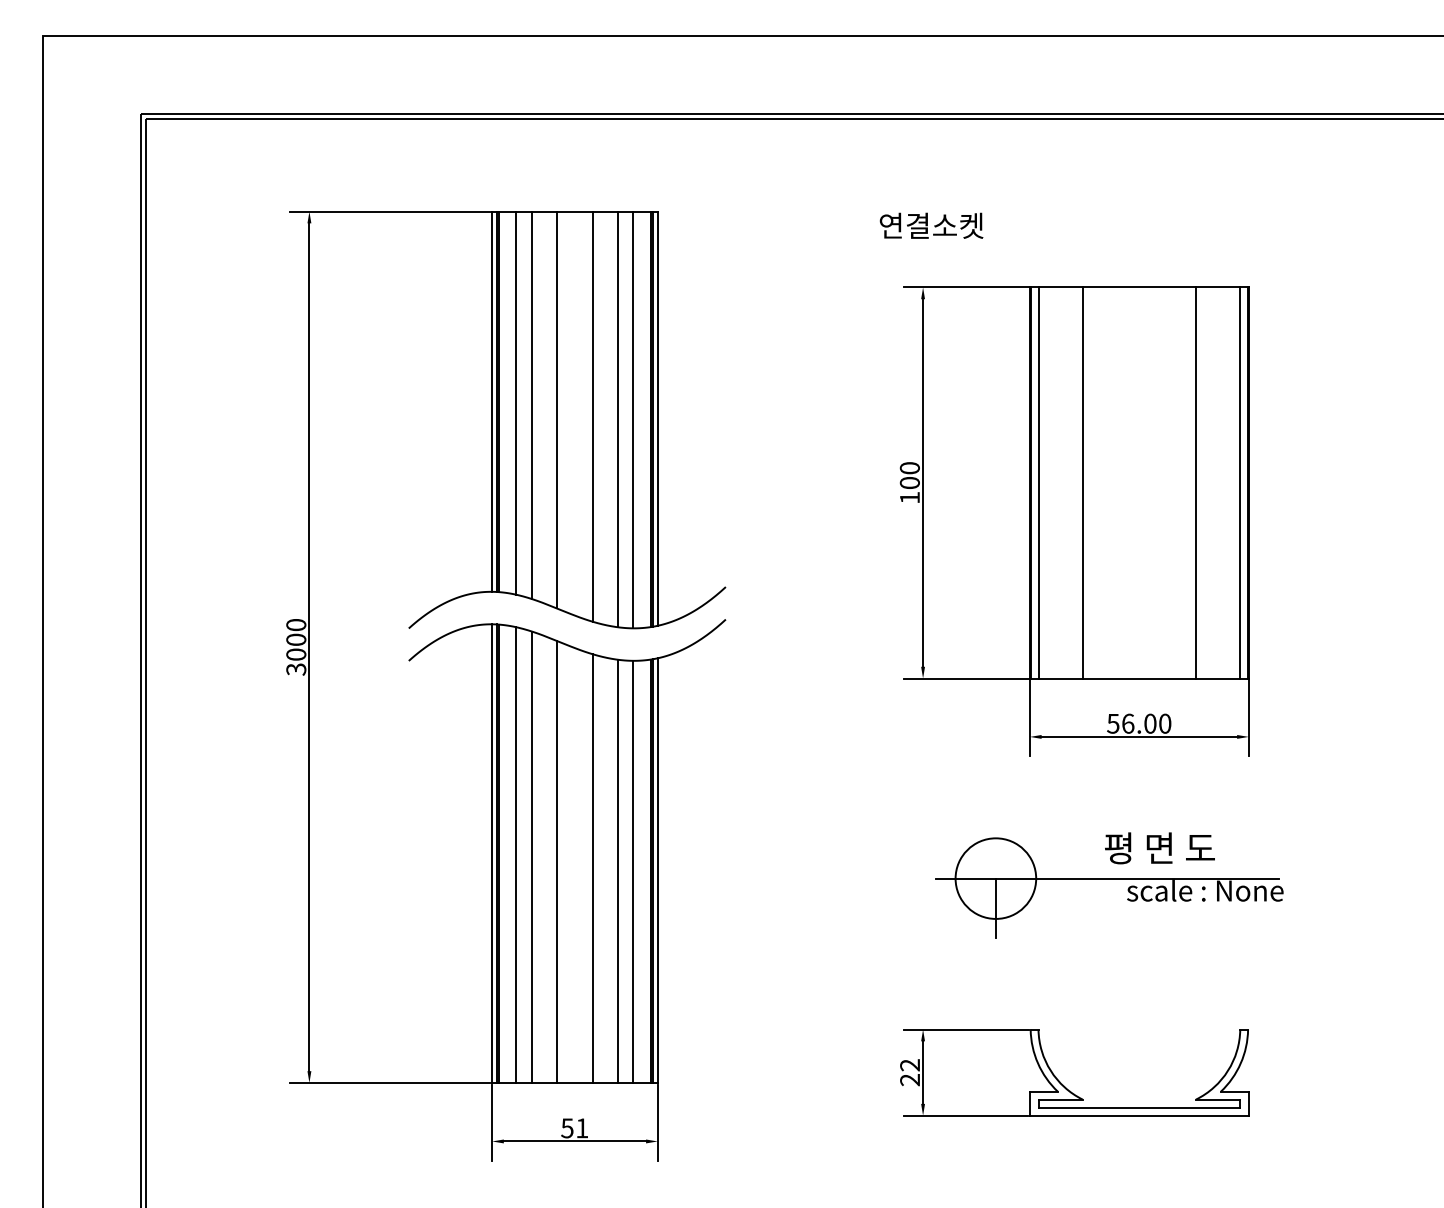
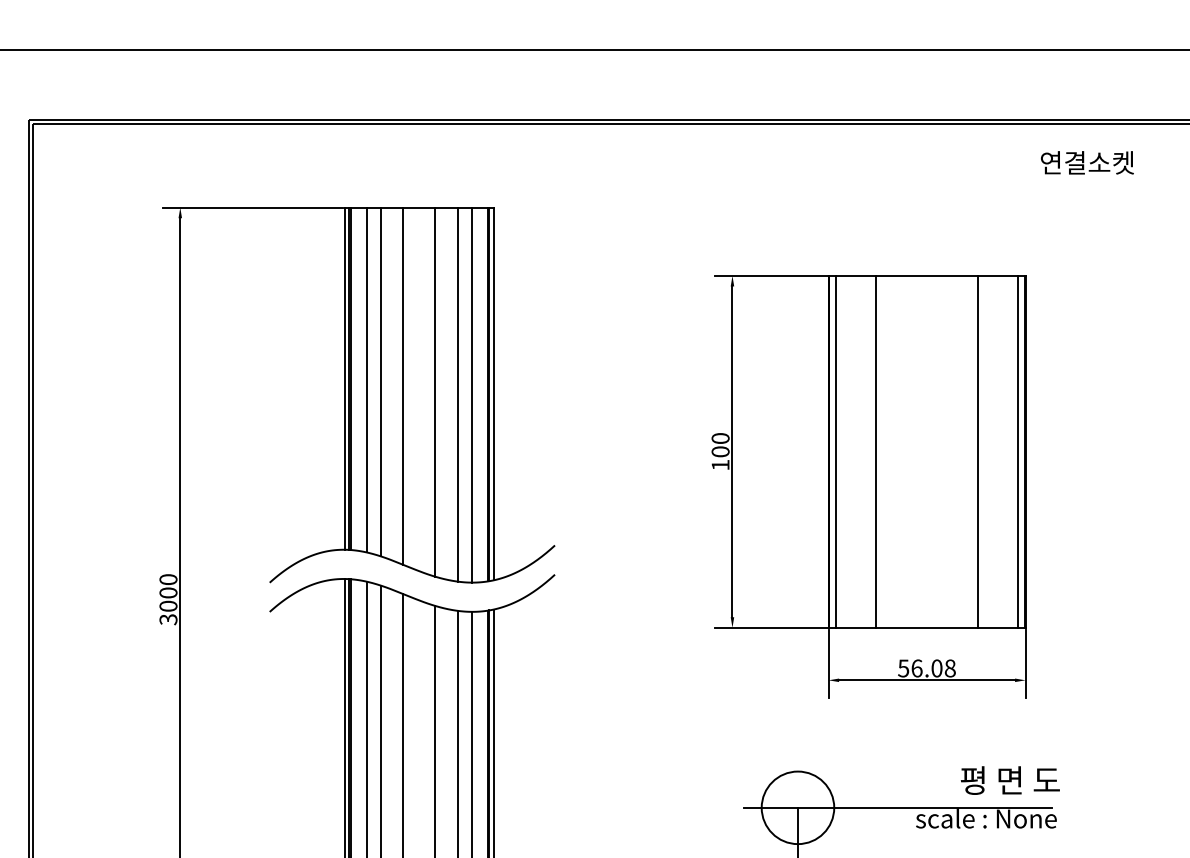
text: (931, 225) -> (1087, 162), moved
text: (1165, 723) -> (950, 668), 56.00 -> 56.08
text: (1159, 848) -> (1009, 780), moved

